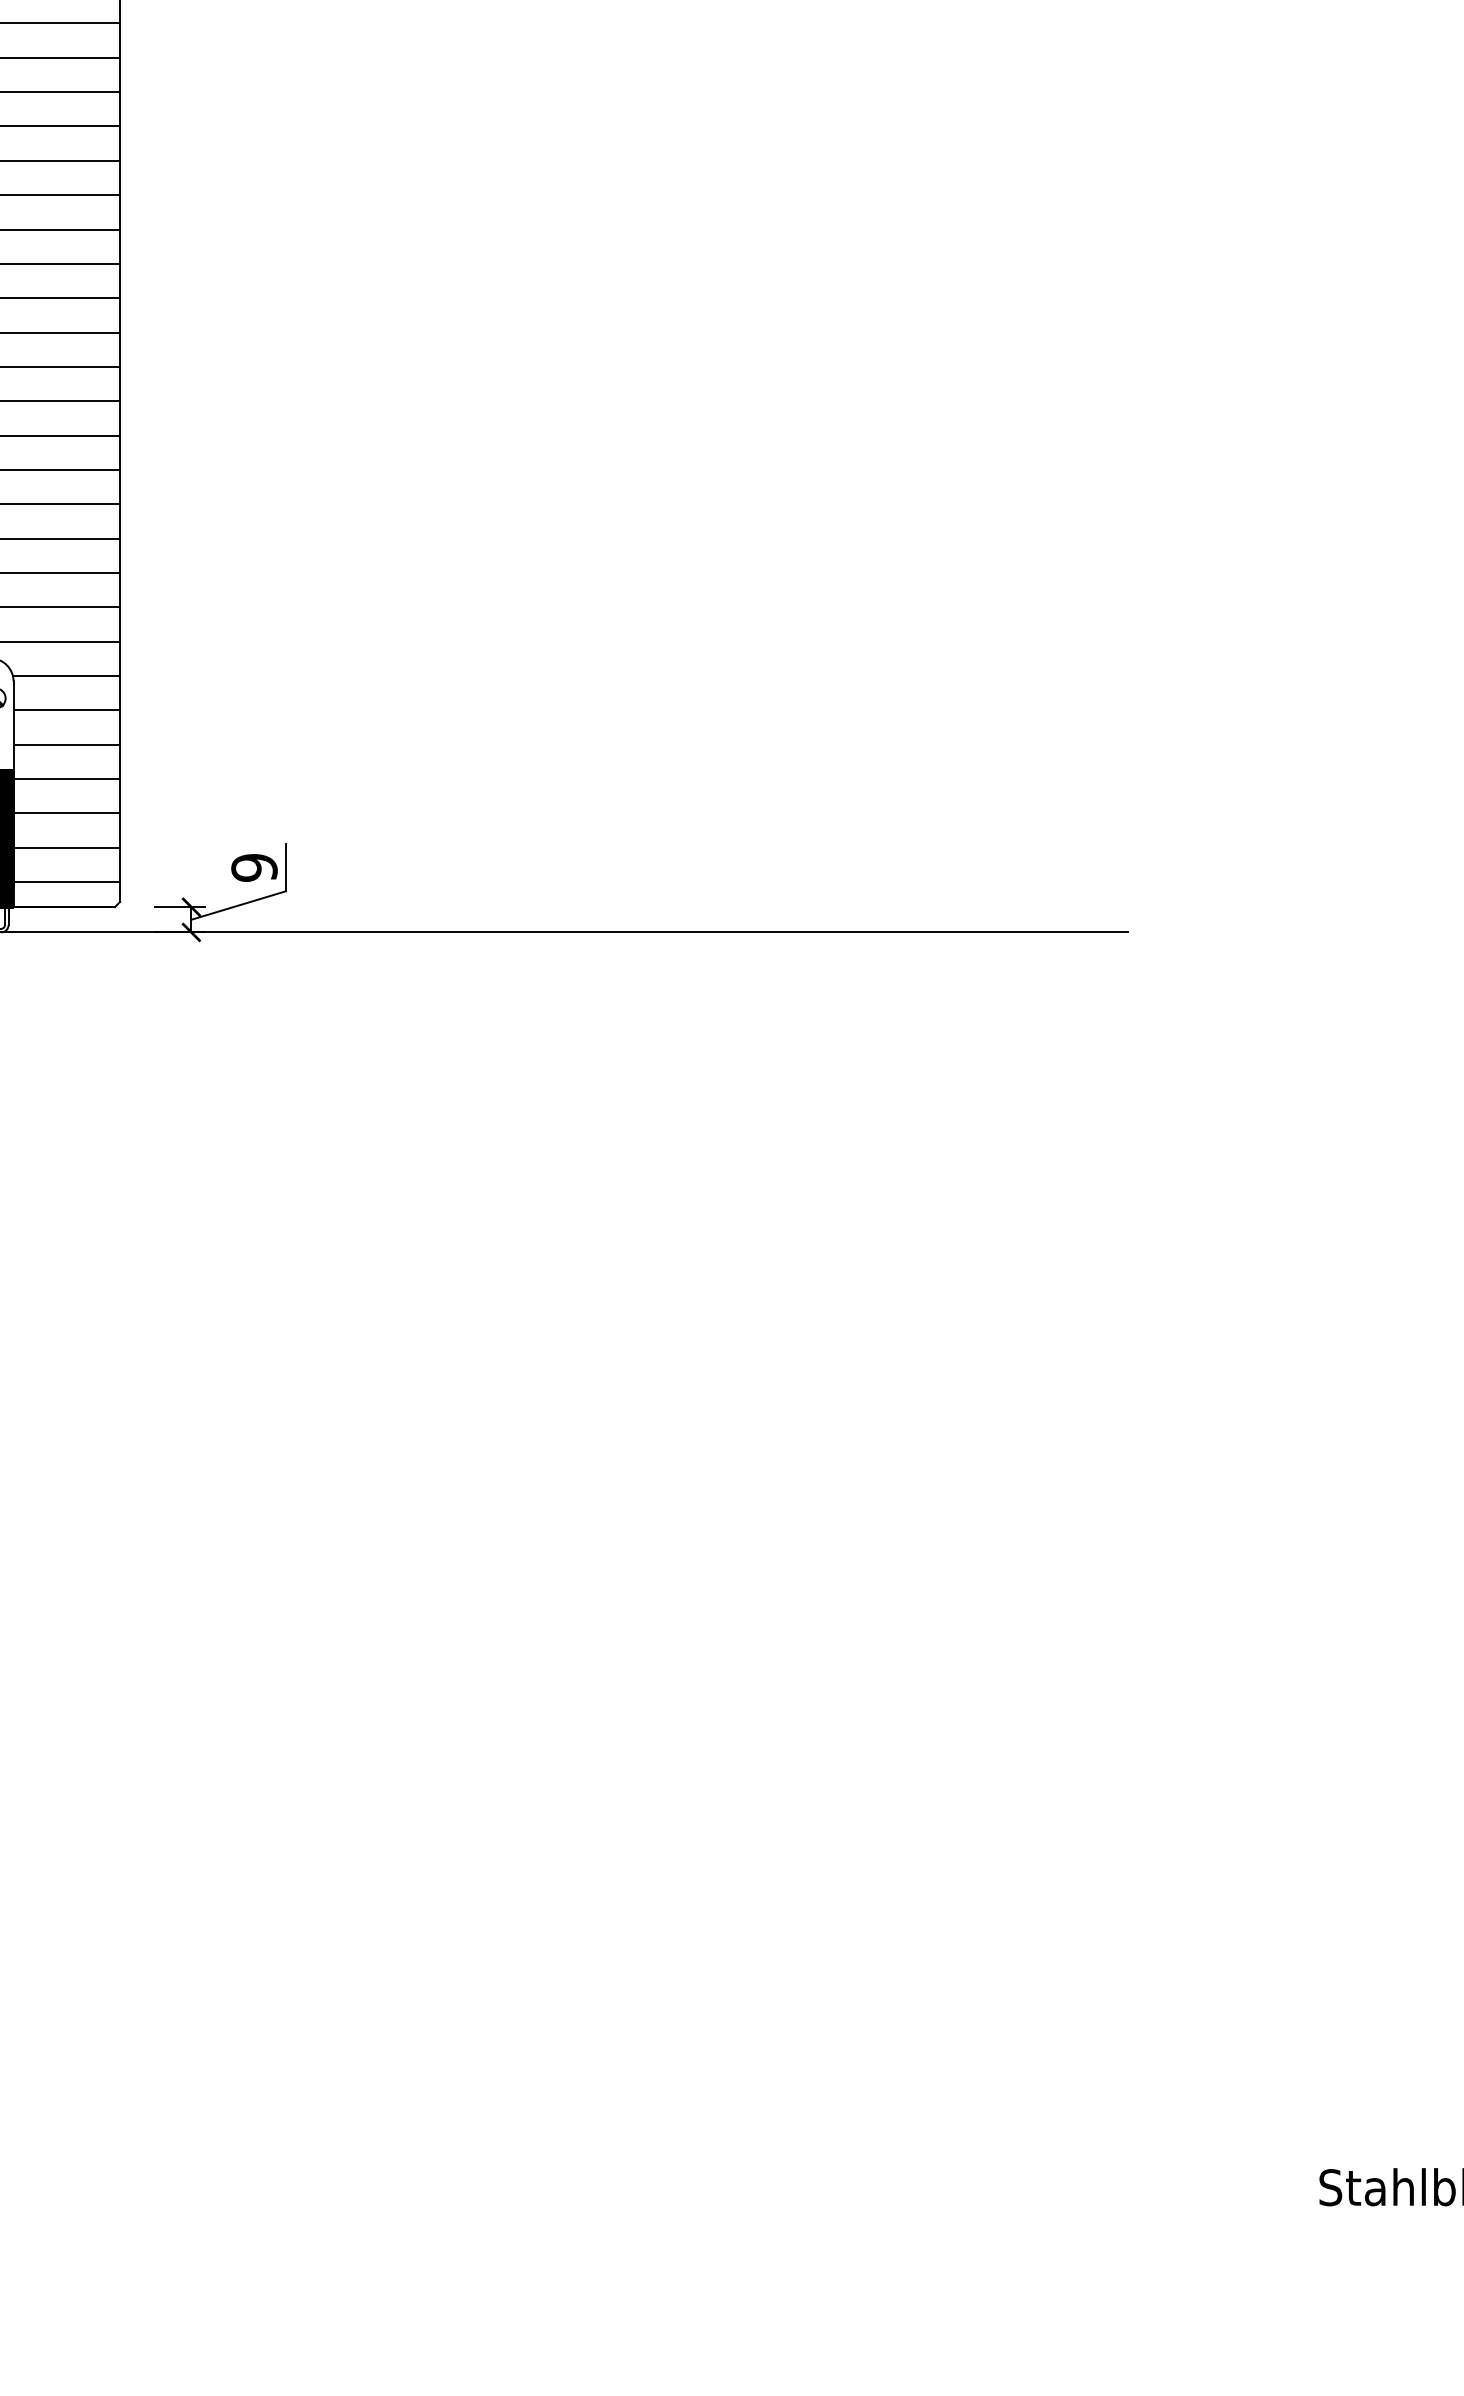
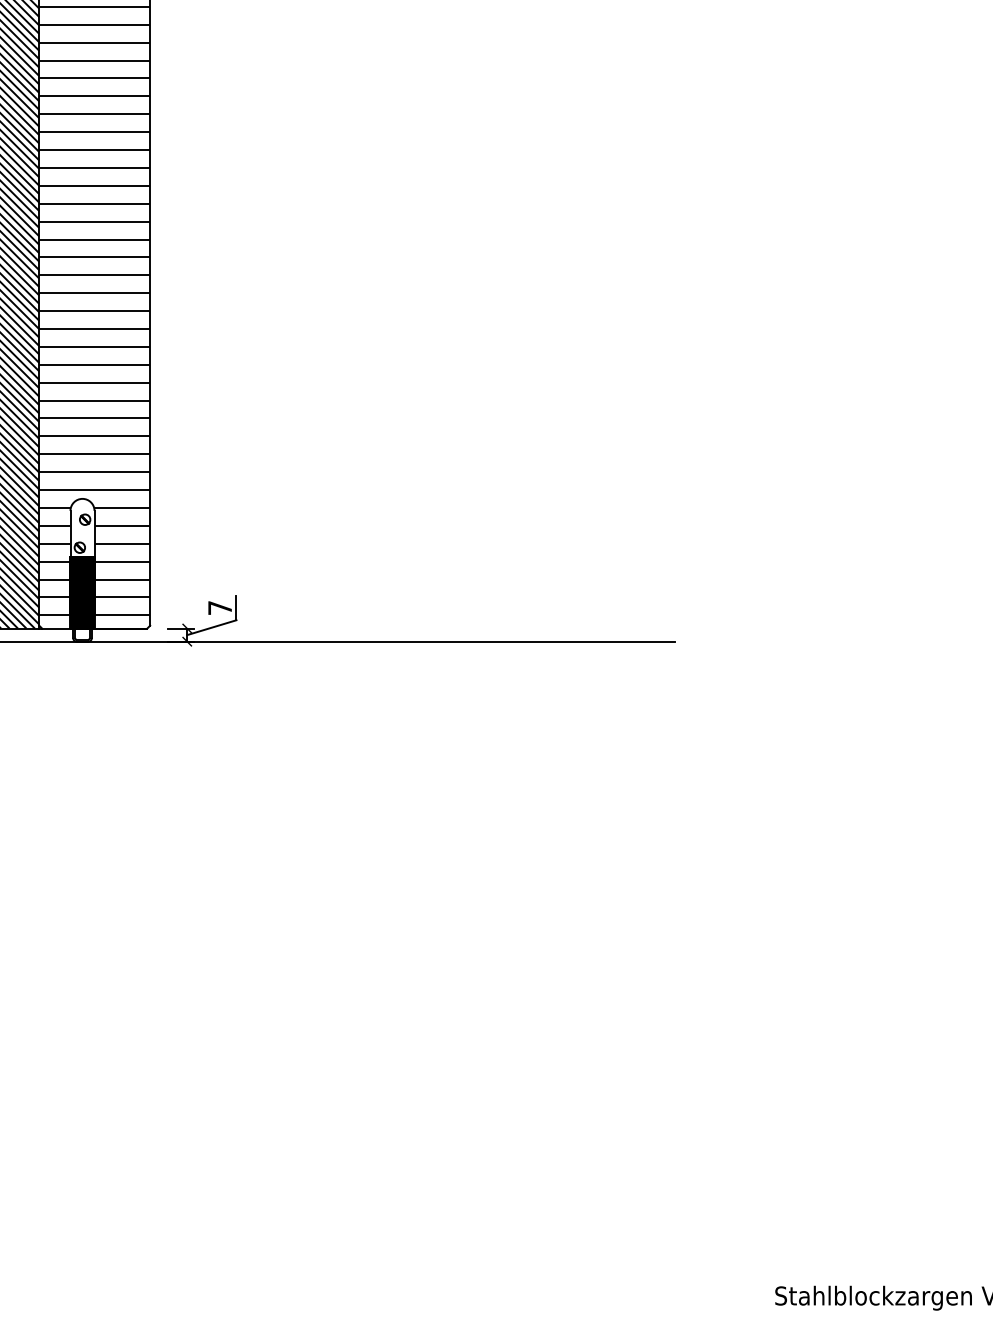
text: (255, 866) -> (220, 607), 9 -> 7

